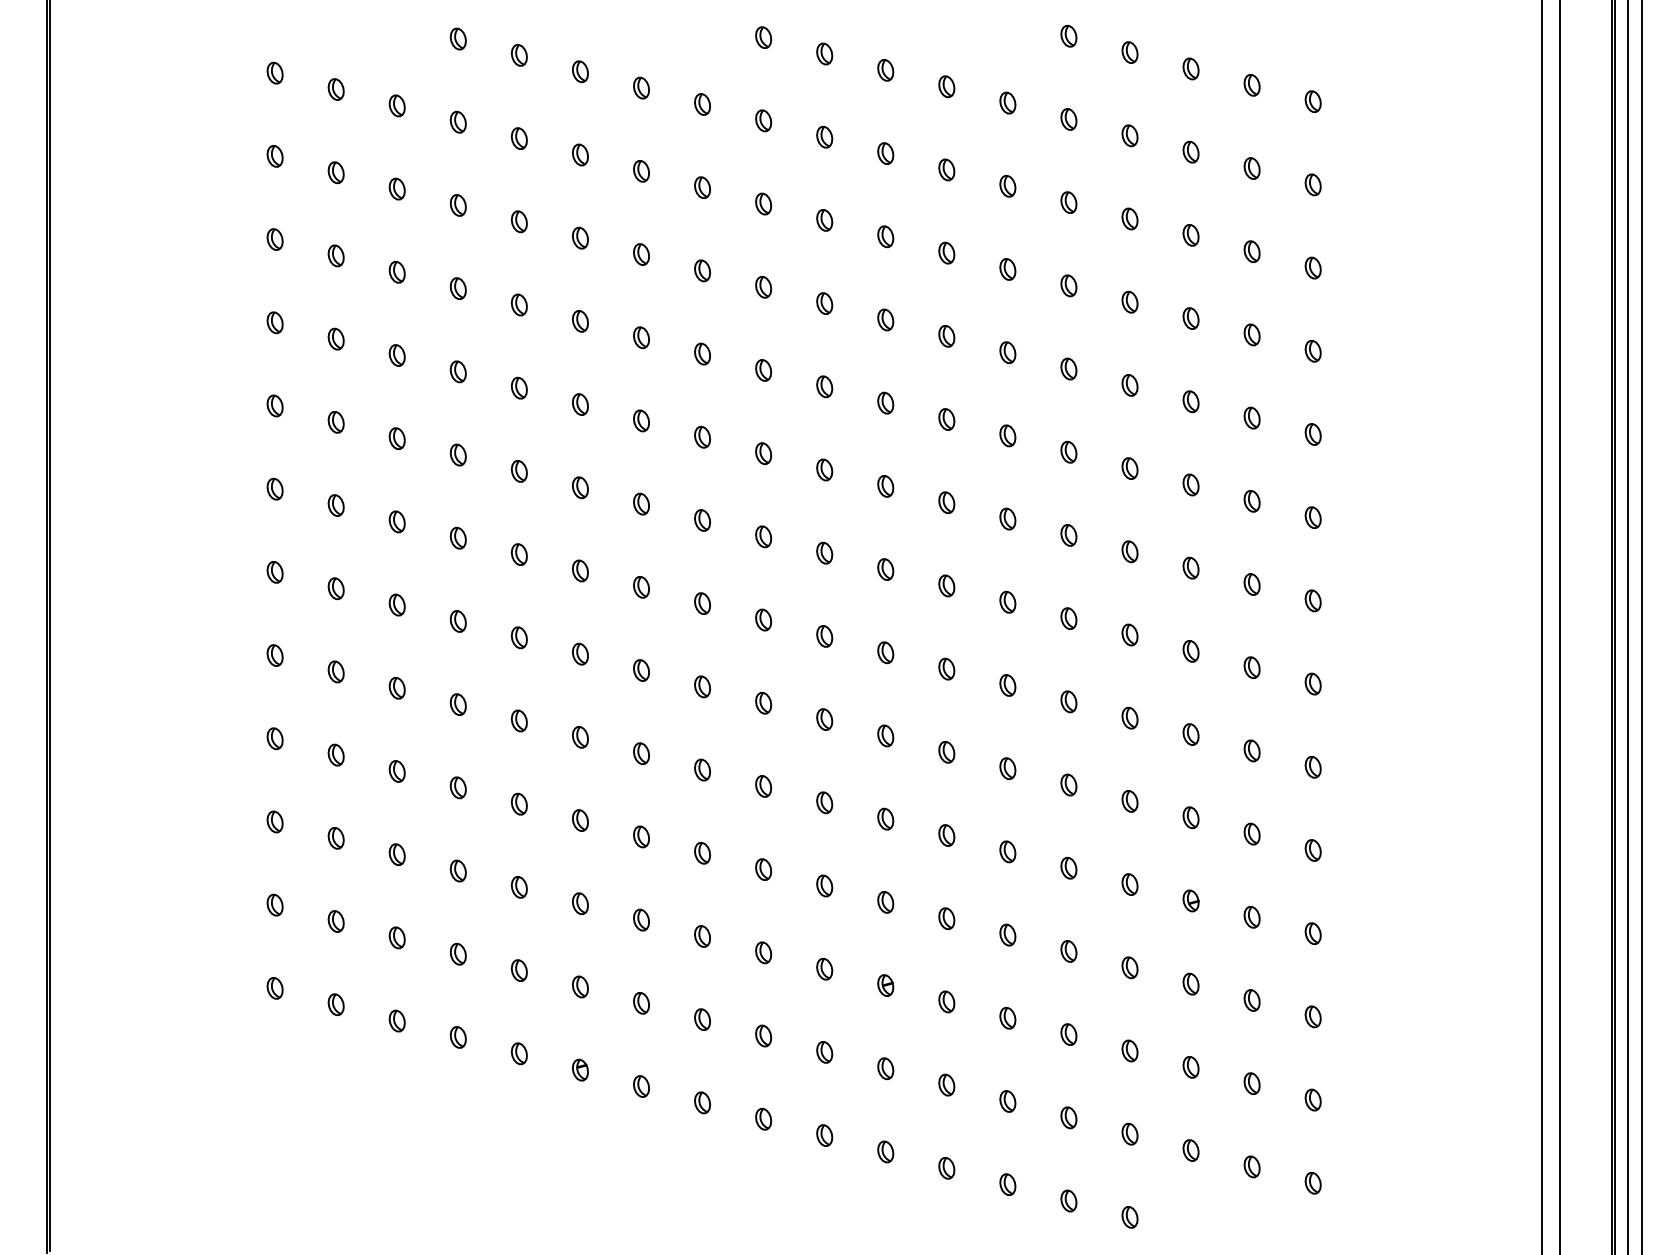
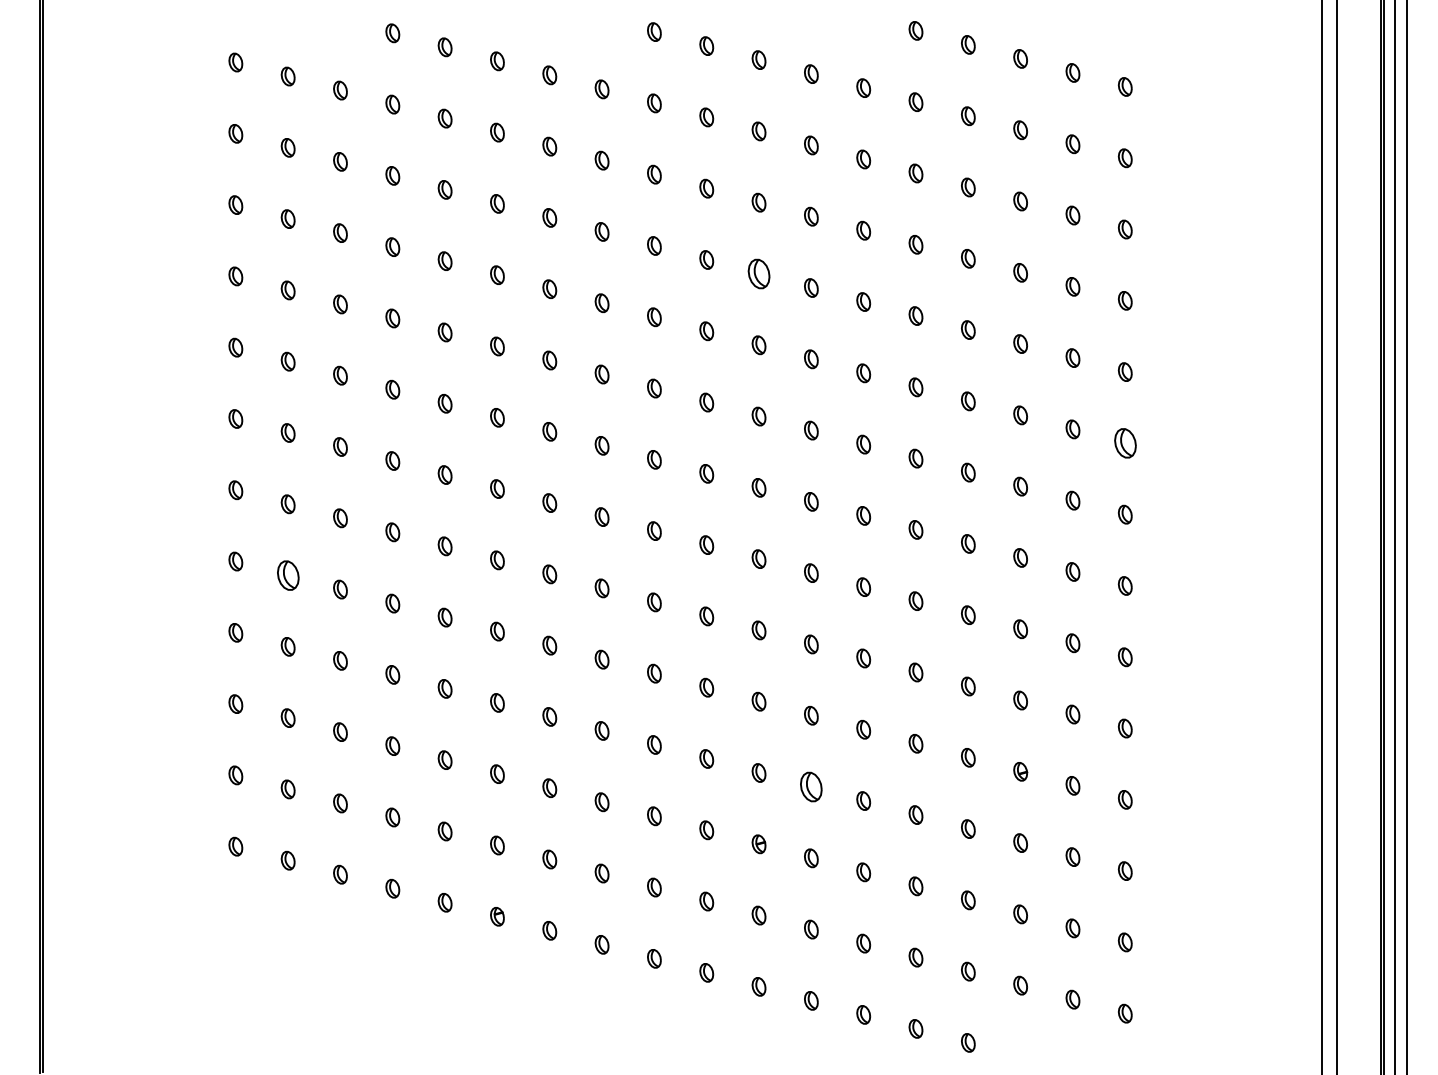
part: (885, 319) -> (758, 273), size x1.6
part: (1312, 517) -> (1124, 443), size x1.6
part: (335, 671) -> (287, 575), size x1.6
part: (946, 918) -> (811, 786), size x1.6

